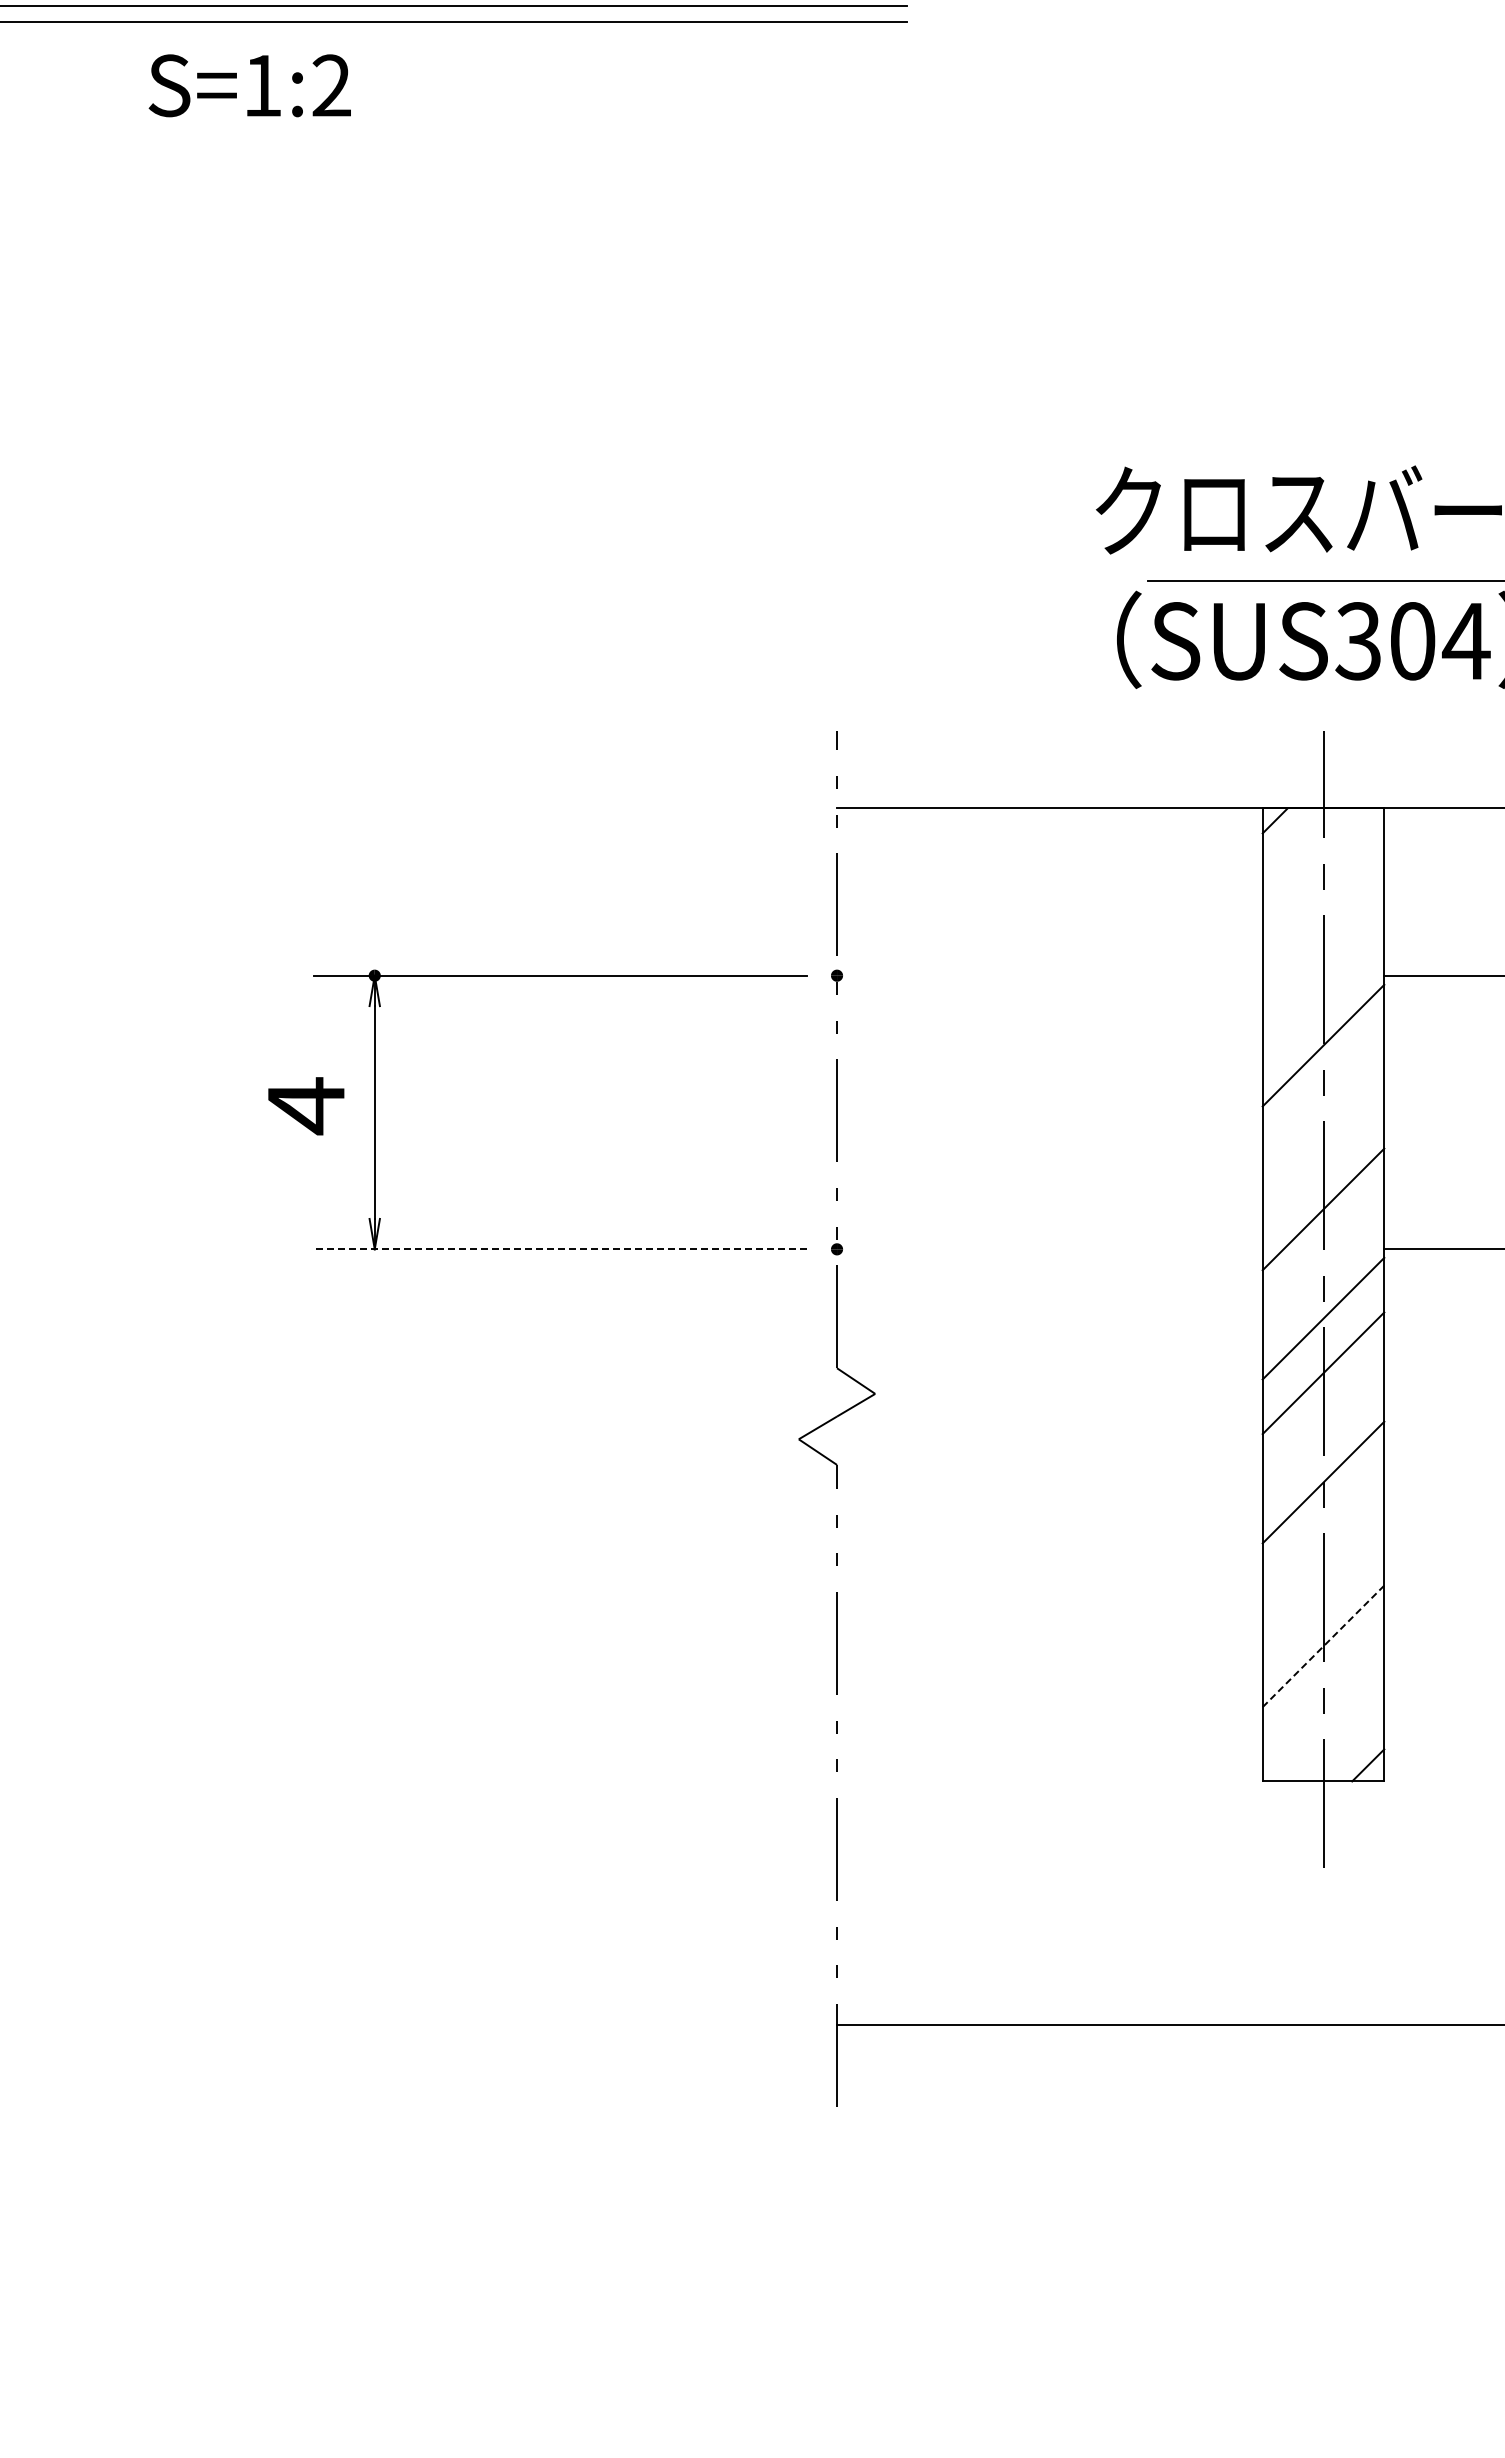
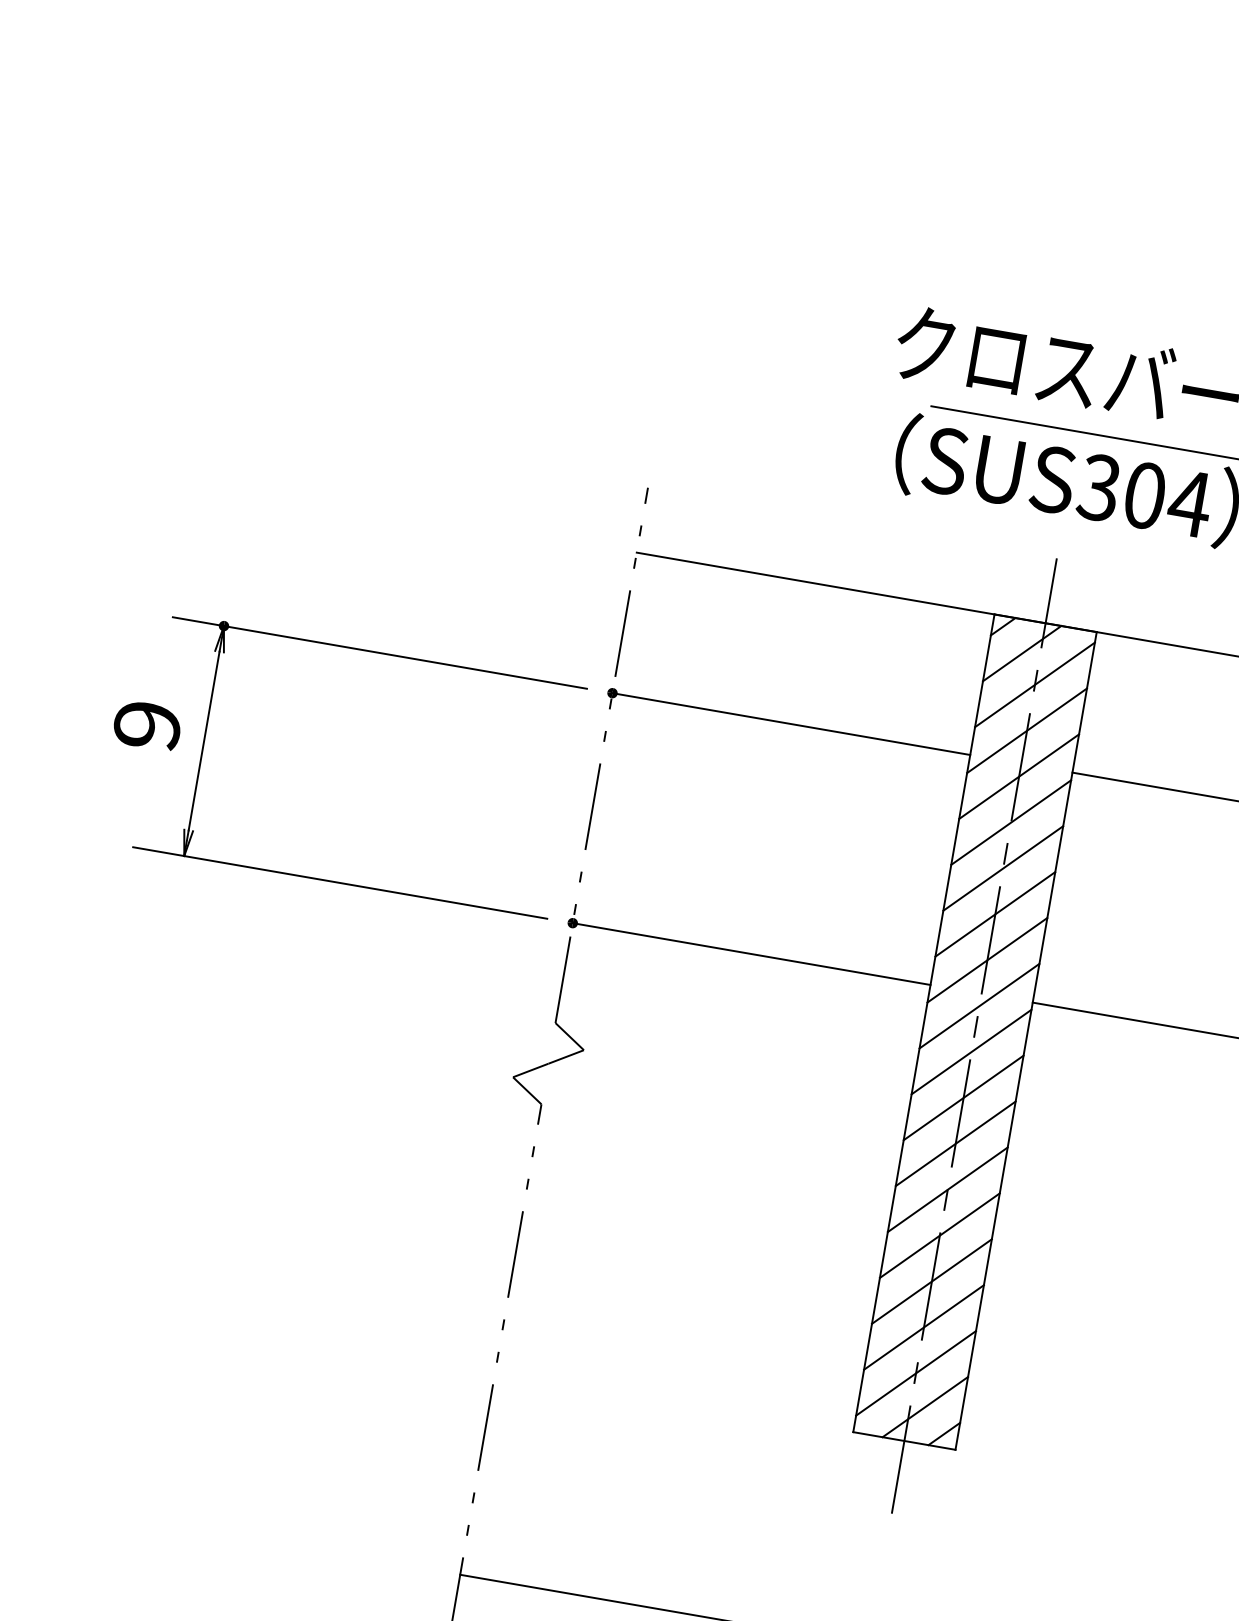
line: (1302, 848) -> (1022, 653), added
line: (1323, 881) -> (1035, 684), added
line: (1323, 936) -> (1027, 730), added
line: (1049, 975) -> (791, 723), added
line: (1323, 990) -> (1019, 776), added
line: (1323, 1100) -> (1003, 868), added
text: (306, 1106) -> (147, 726), 4 -> 9
line: (1323, 1154) -> (995, 914), added
line: (559, 1249) -> (339, 883), dashed -> solid
line: (1049, 1249) -> (751, 954), added
line: (1323, 1263) -> (979, 1005), added
line: (1323, 1427) -> (955, 1143), added
line: (1323, 1536) -> (939, 1235), added
line: (1323, 1591) -> (931, 1281), added
line: (1323, 1646) -> (923, 1327), dashed -> solid
line: (1323, 1700) -> (916, 1372), added
line: (1340, 1737) -> (925, 1406), added

